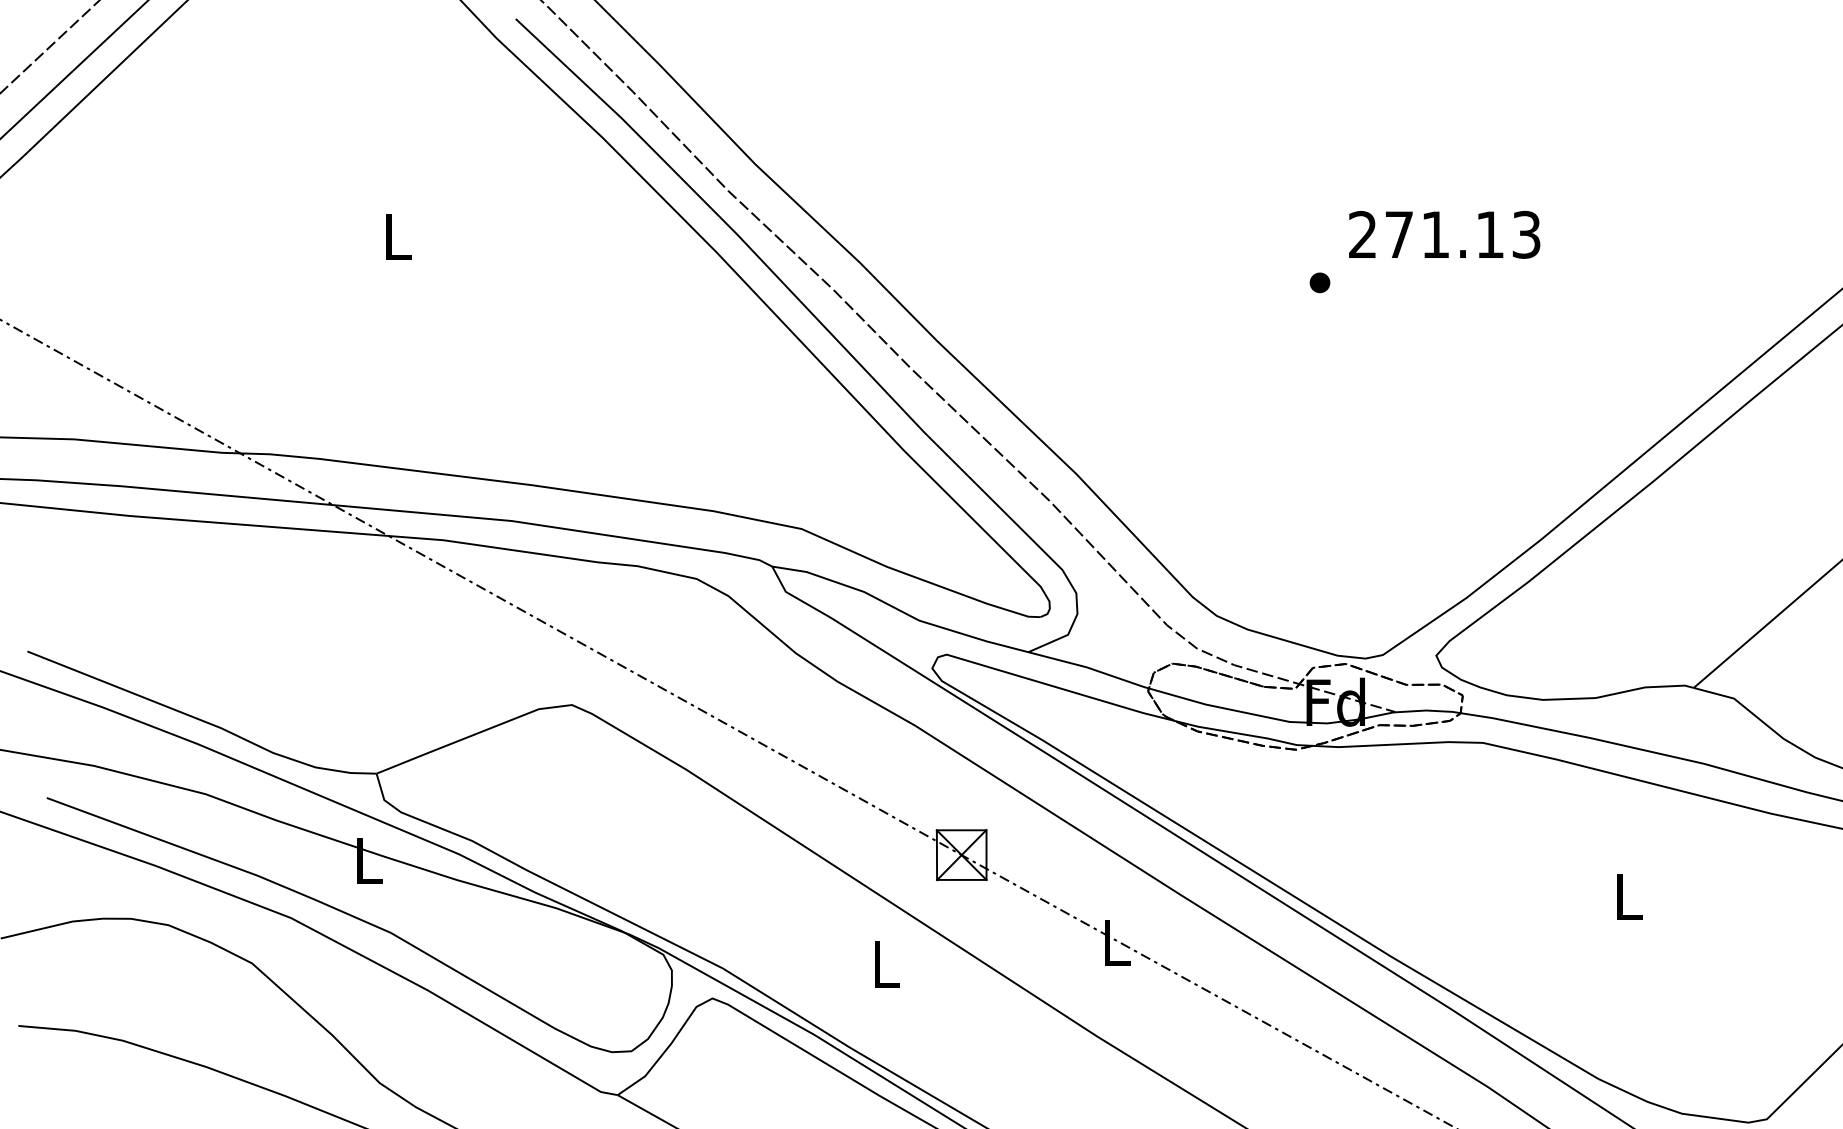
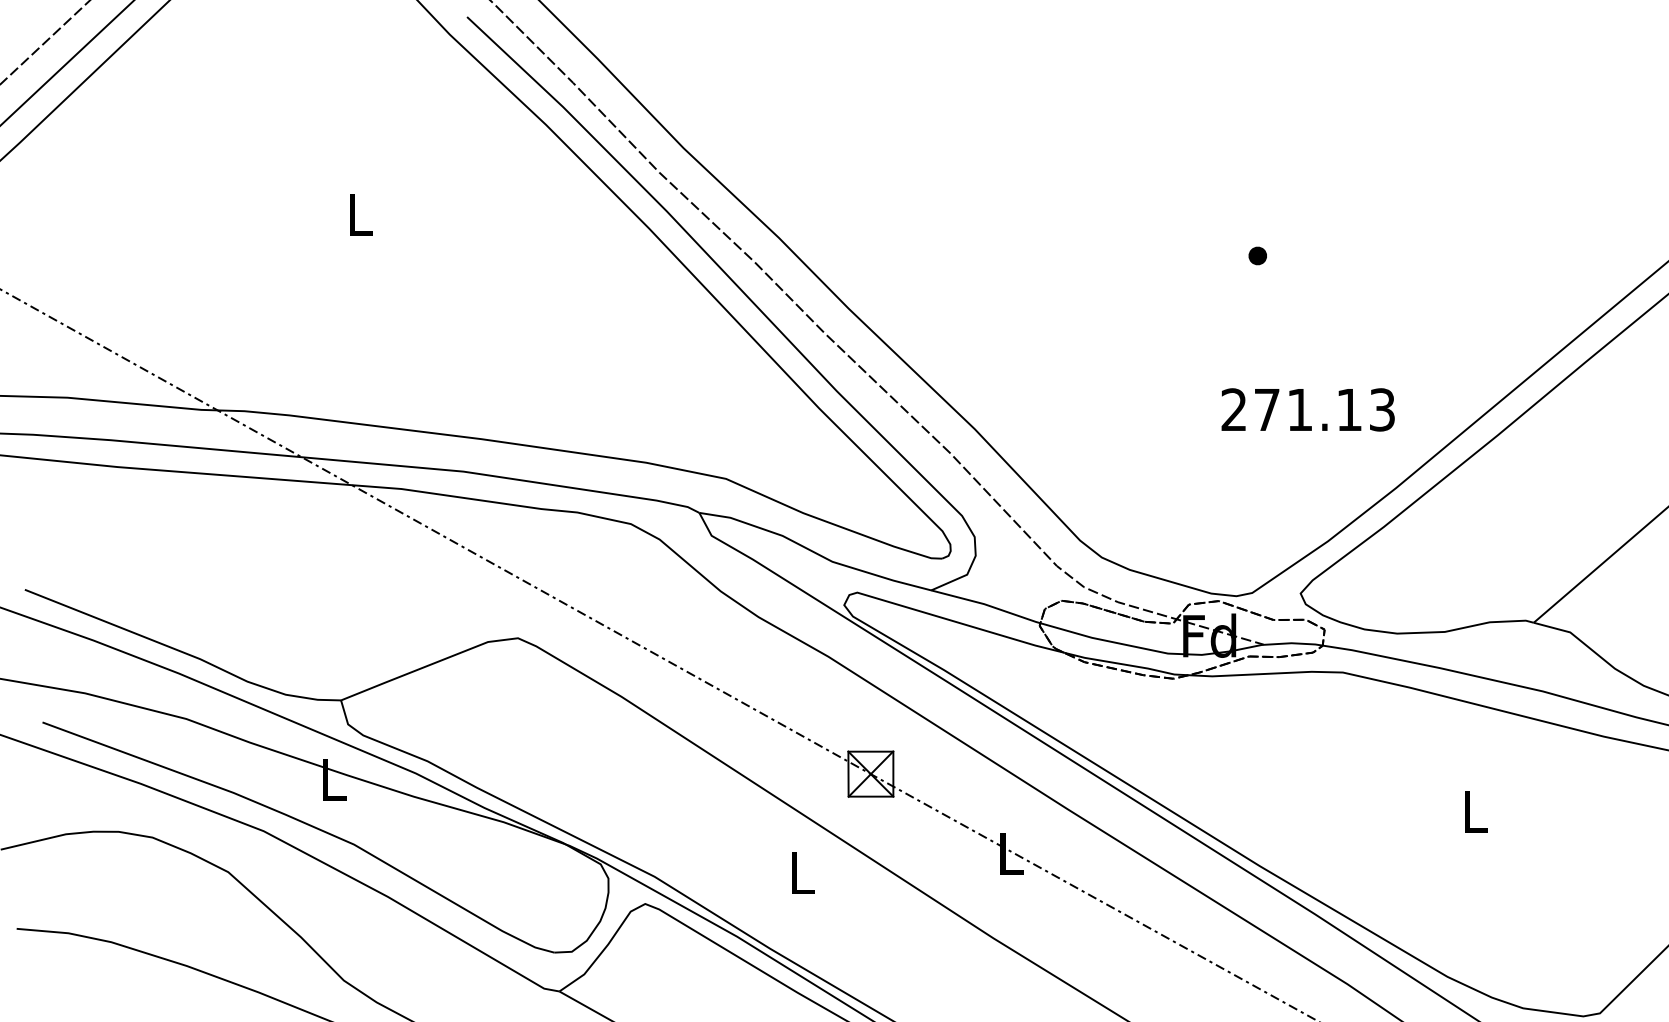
text: (1444, 234) -> (1308, 409), moved
part: (1319, 282) -> (1257, 255), moved

